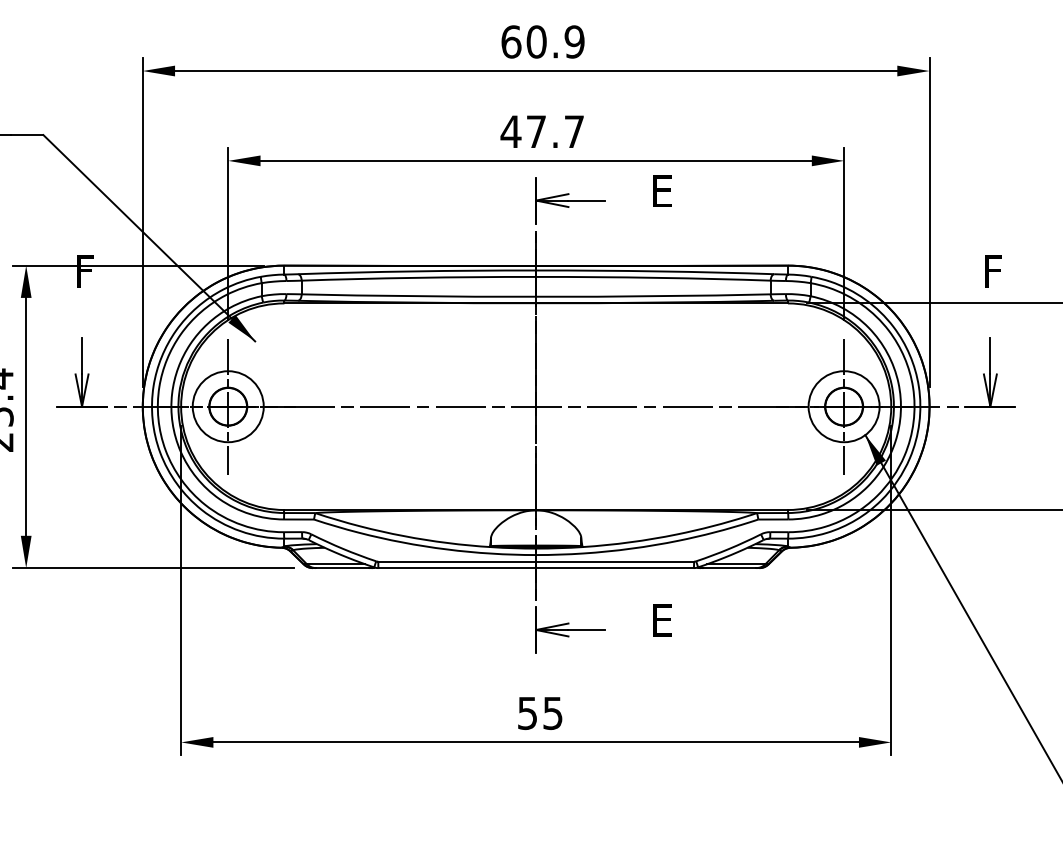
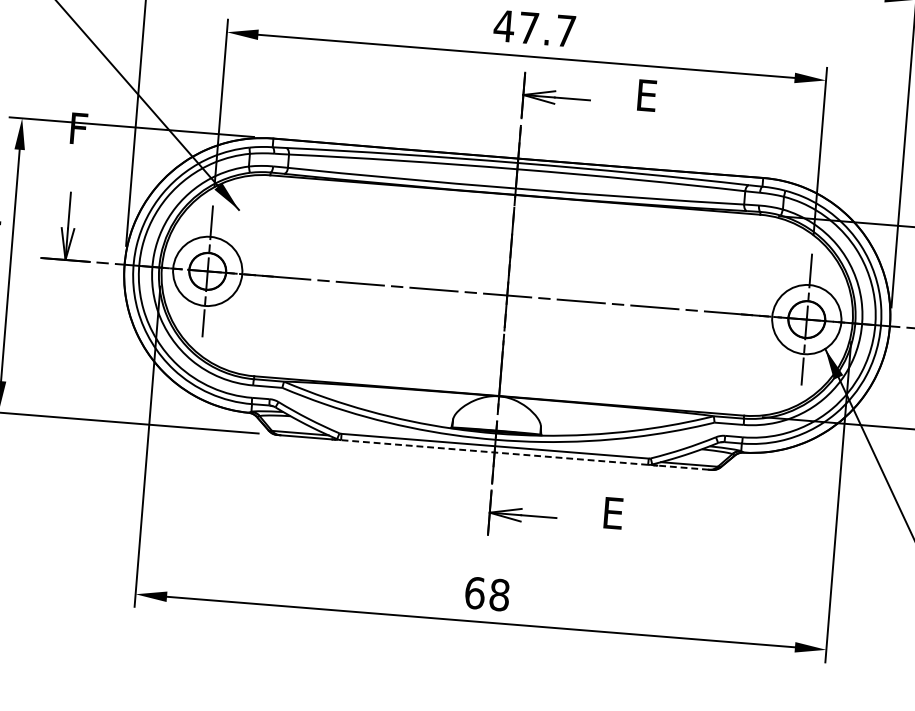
line: (536, 568) -> (494, 452), solid -> dashed
line: (729, 568) -> (682, 468), solid -> dashed
text: (540, 713) -> (487, 594), 55 -> 68

